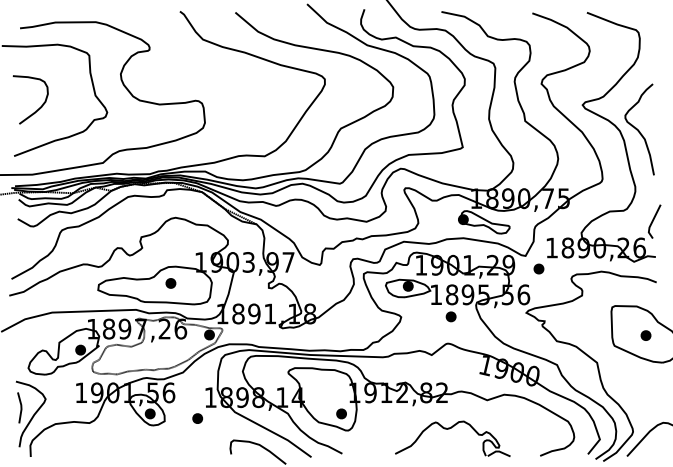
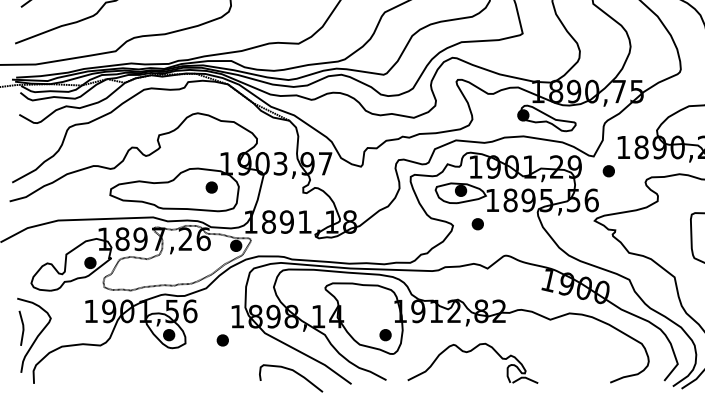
part: (170, 283) -> (211, 187), moved
part: (450, 316) -> (477, 223), moved
part: (449, 429) -> (469, 352), moved

